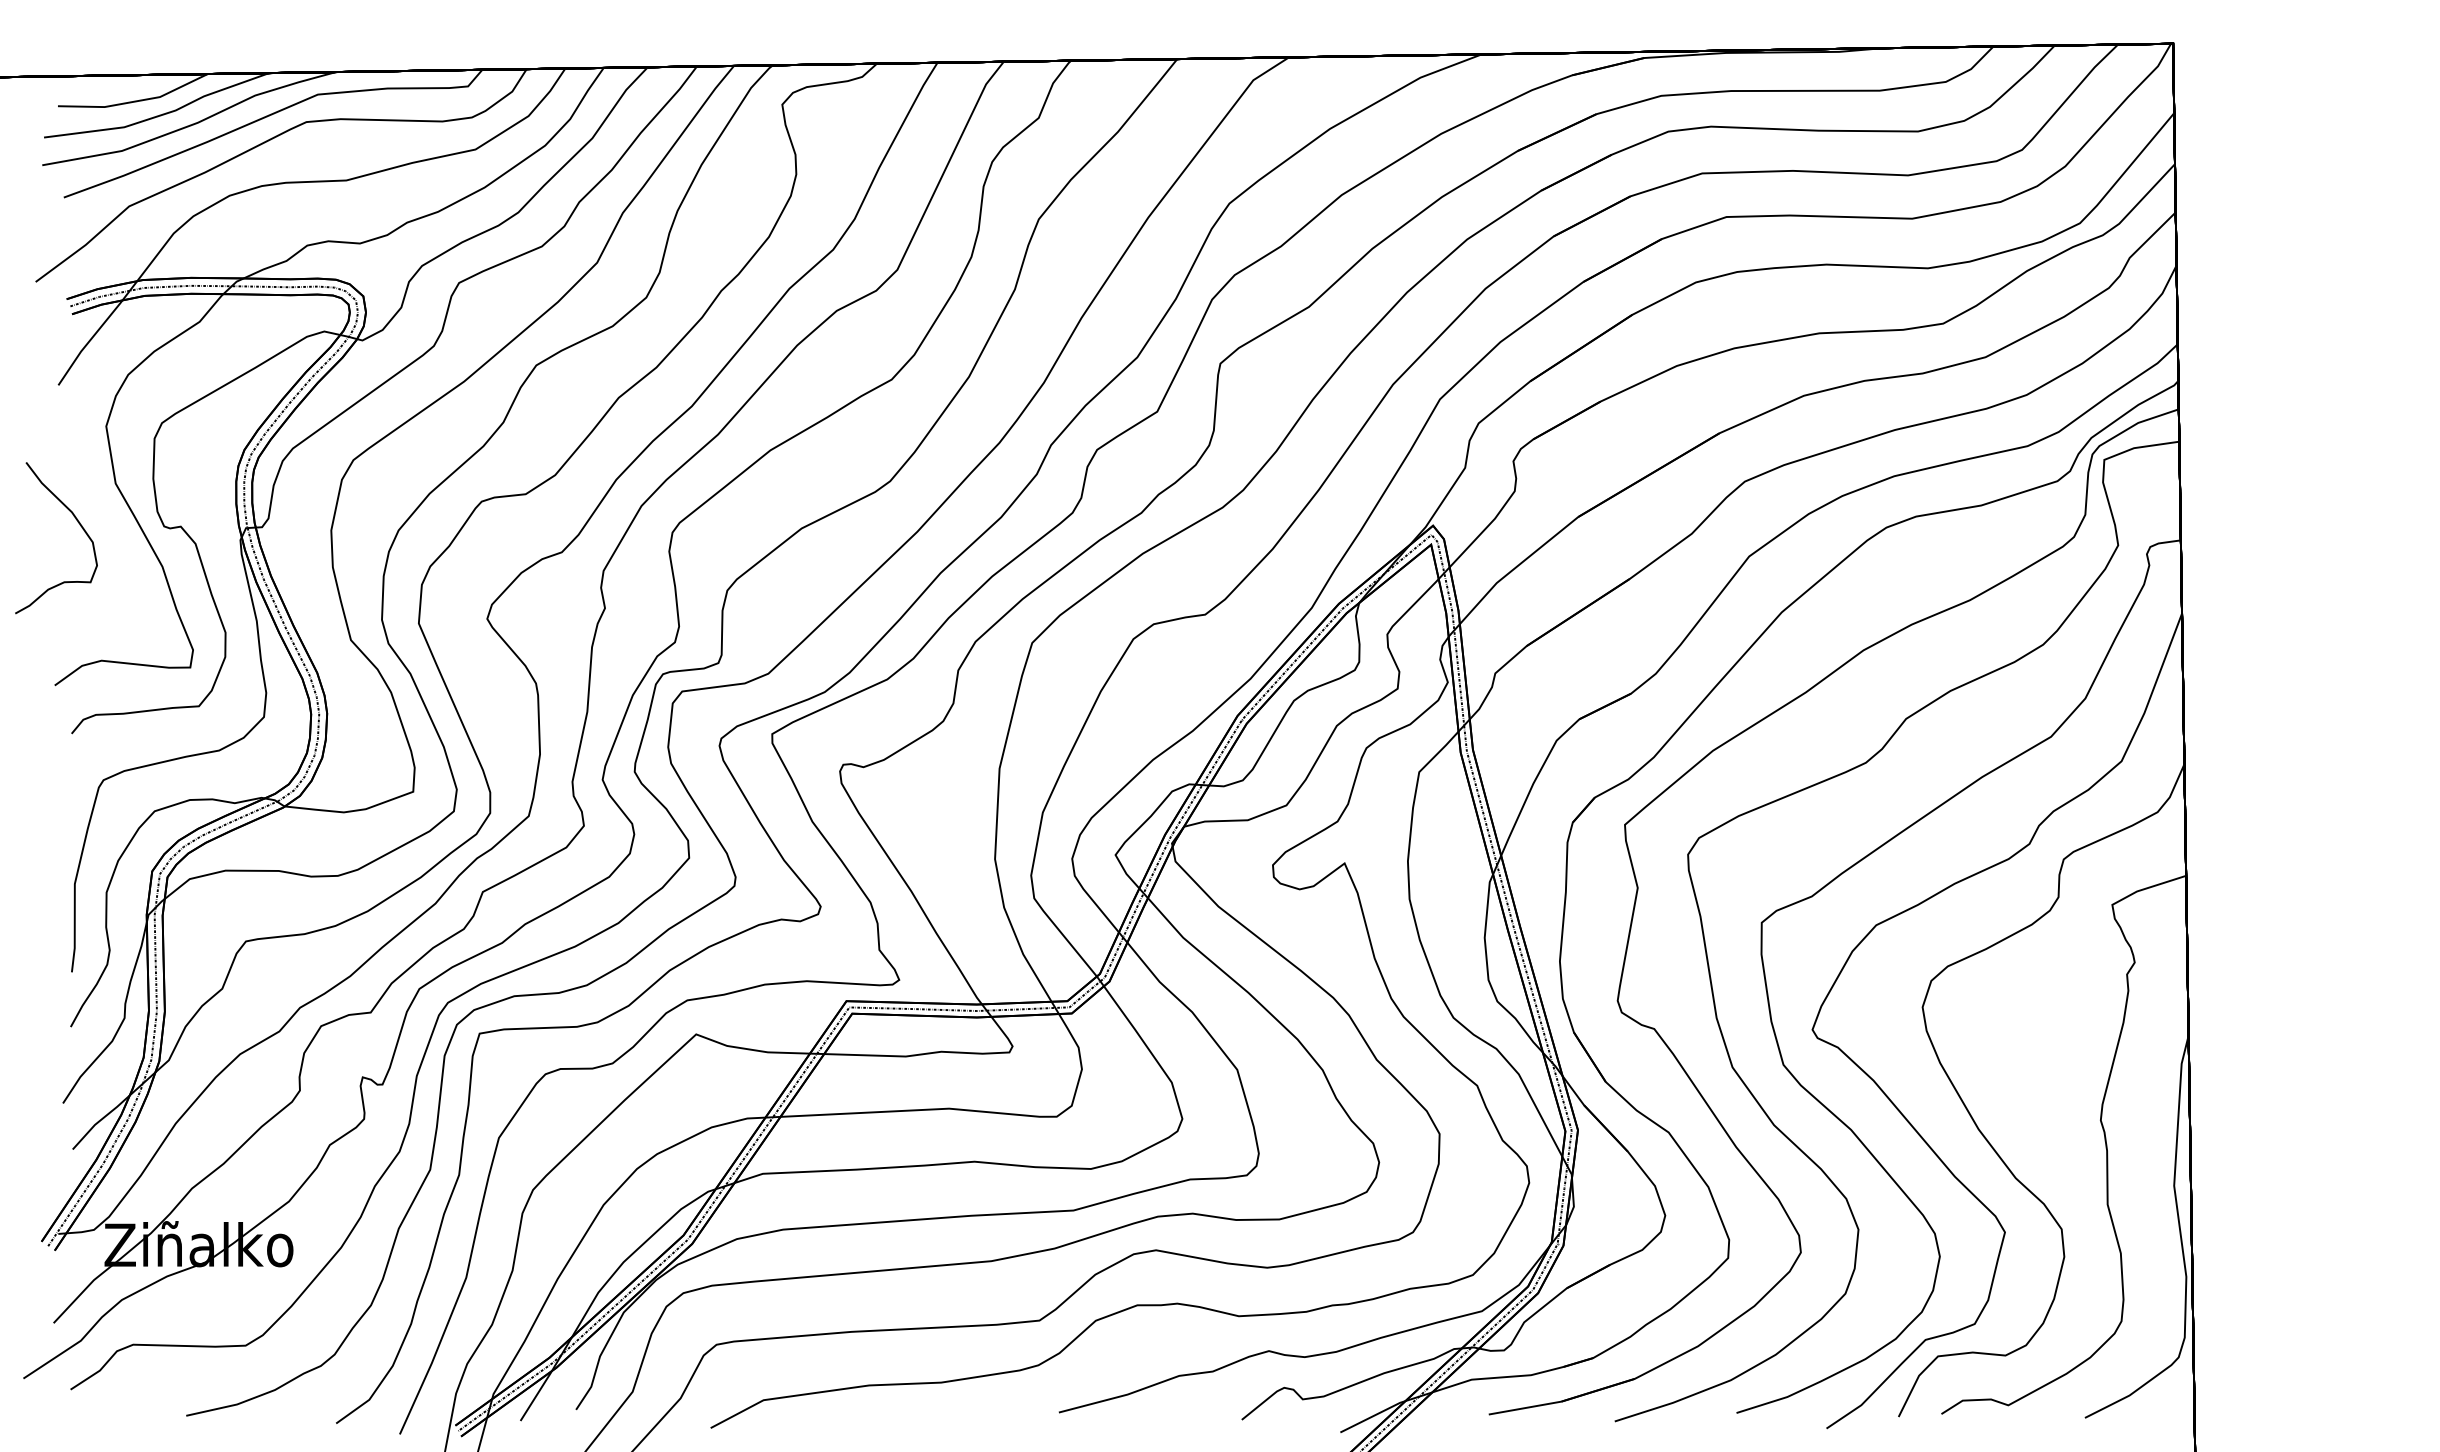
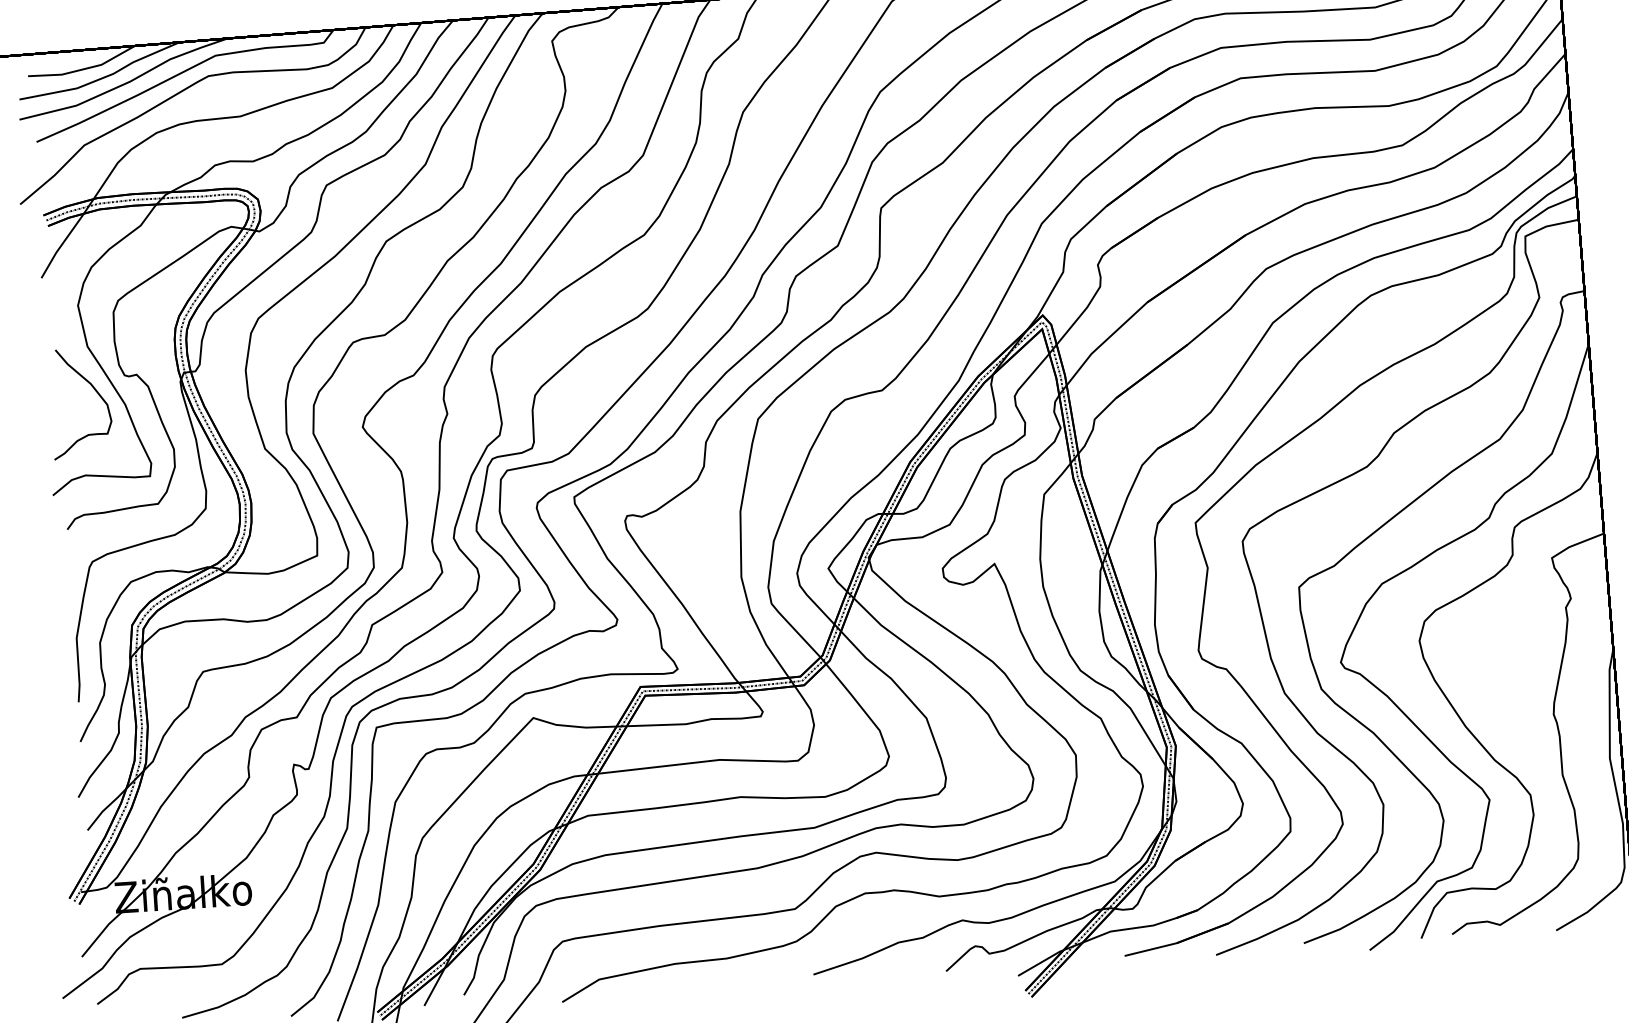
curve: (77, 522) -> (95, 391), moved

